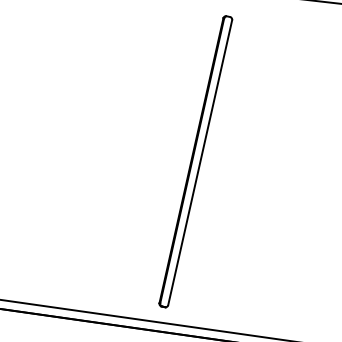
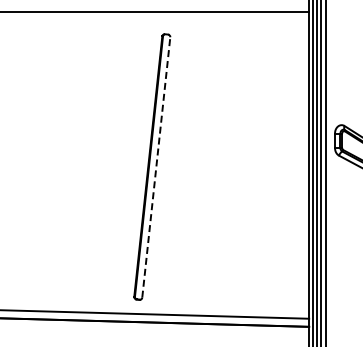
line: (200, 162) -> (156, 167), solid -> dashed

